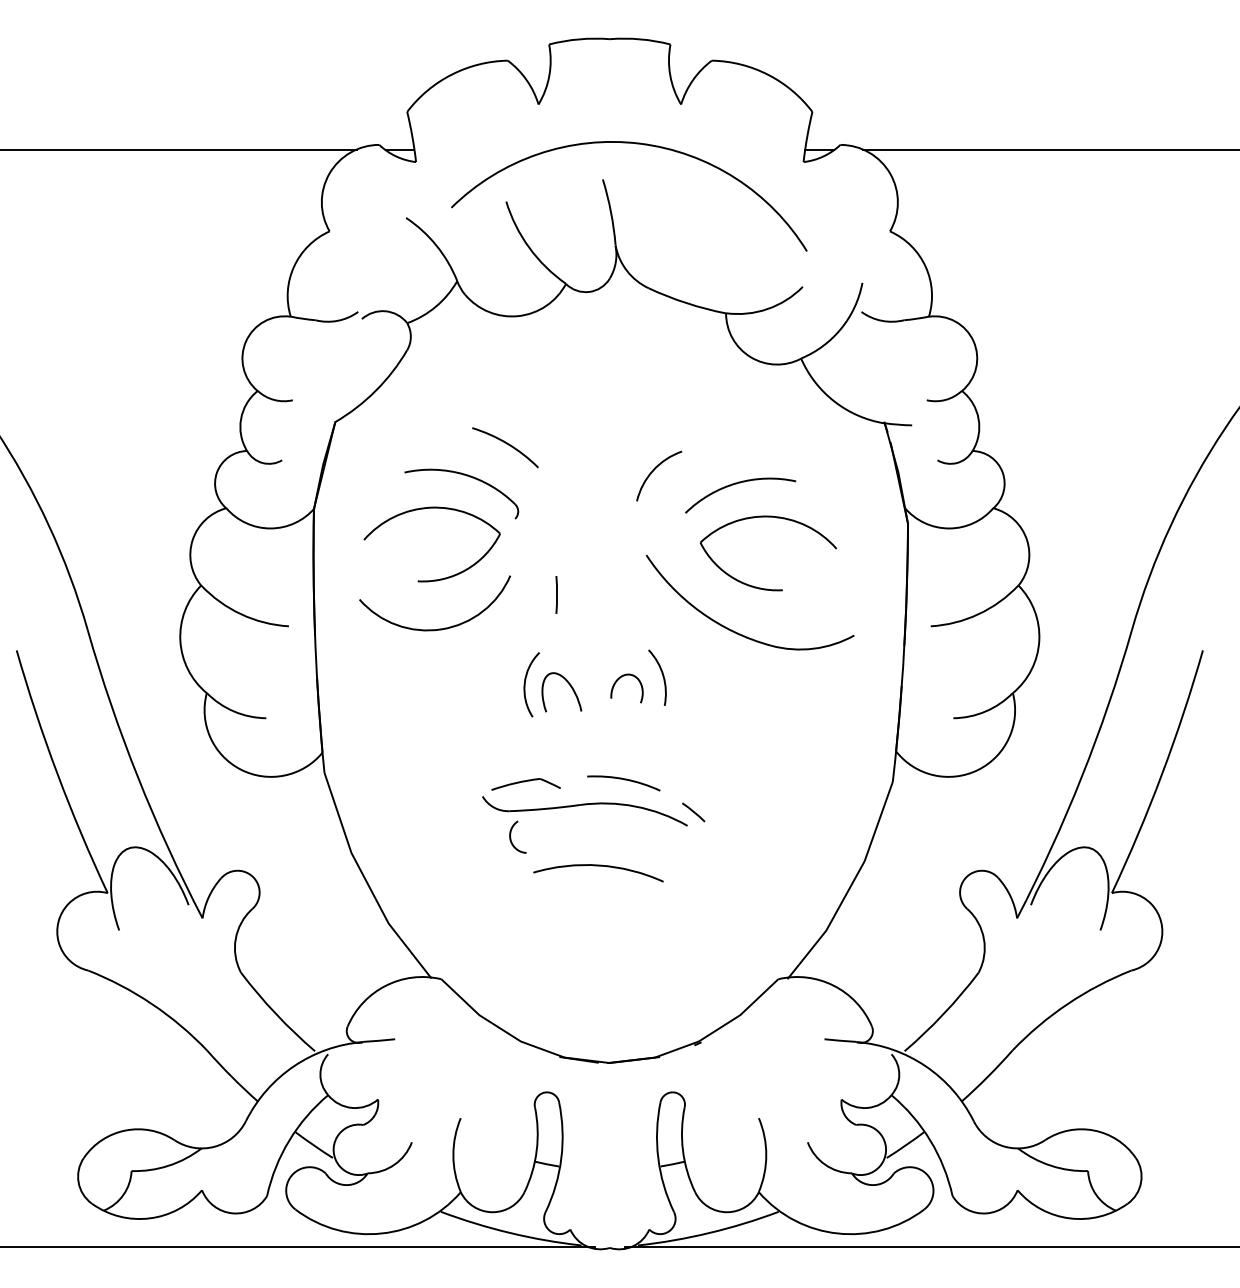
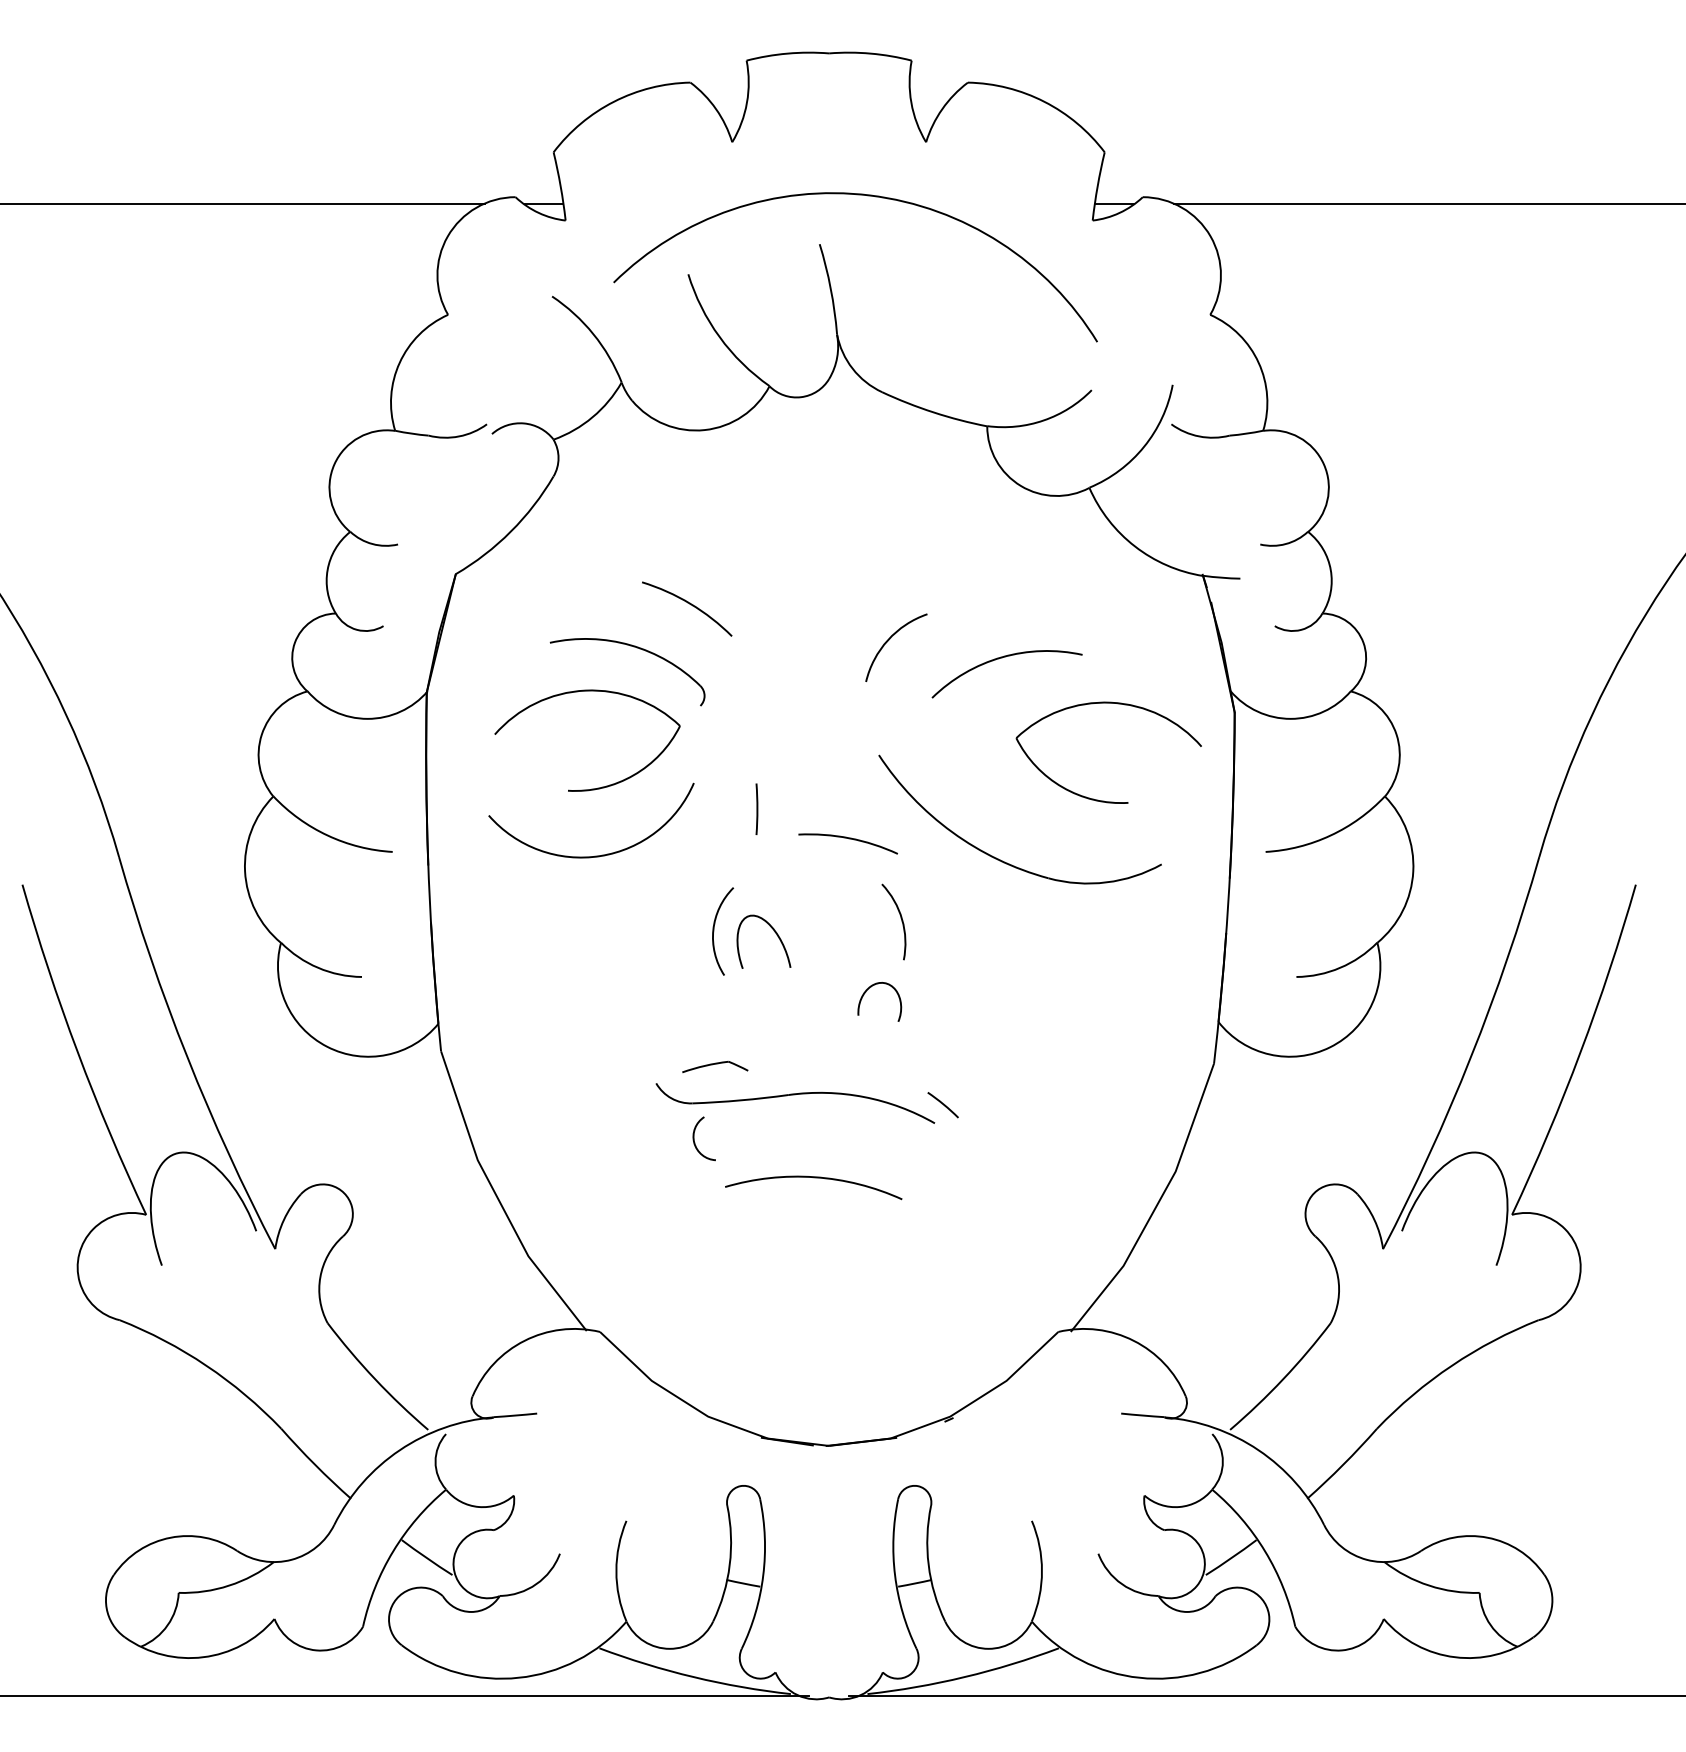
part: (760, 587) -> (1098, 799), moved
curve: (618, 680) -> (868, 990), moved
arc: (624, 780) -> (849, 839), moved
part: (525, 784) -> (714, 1067), size x0.7

